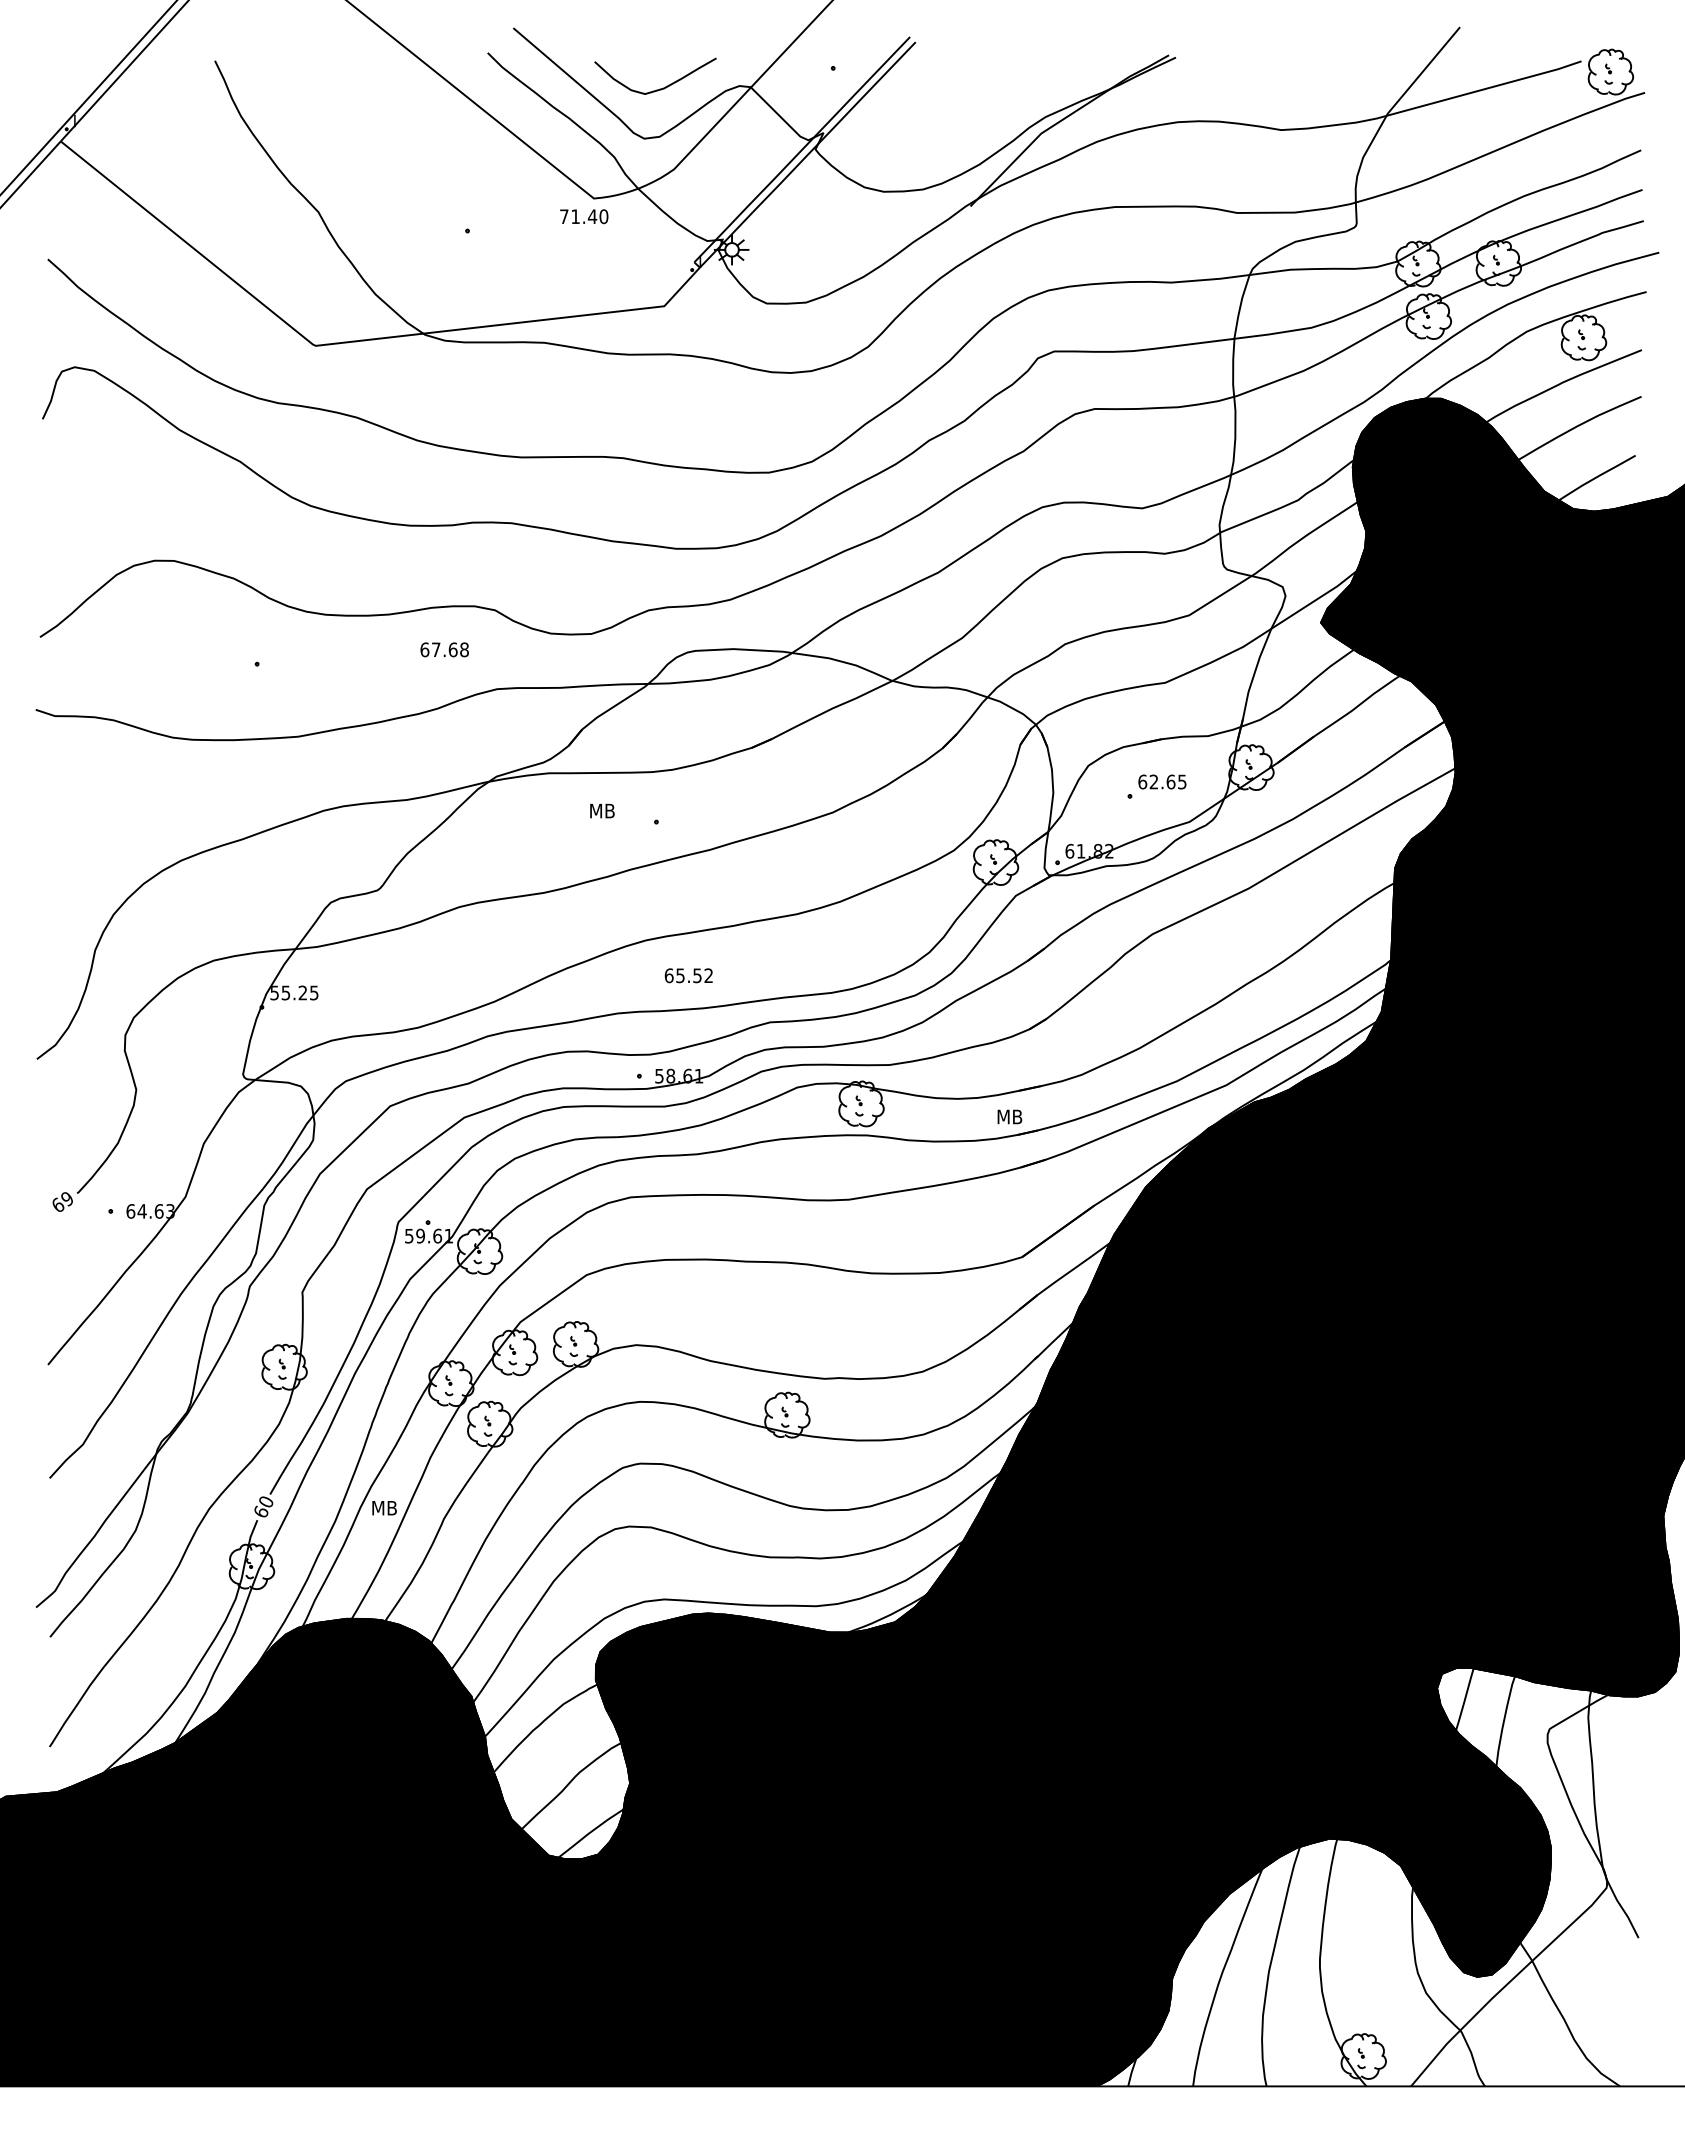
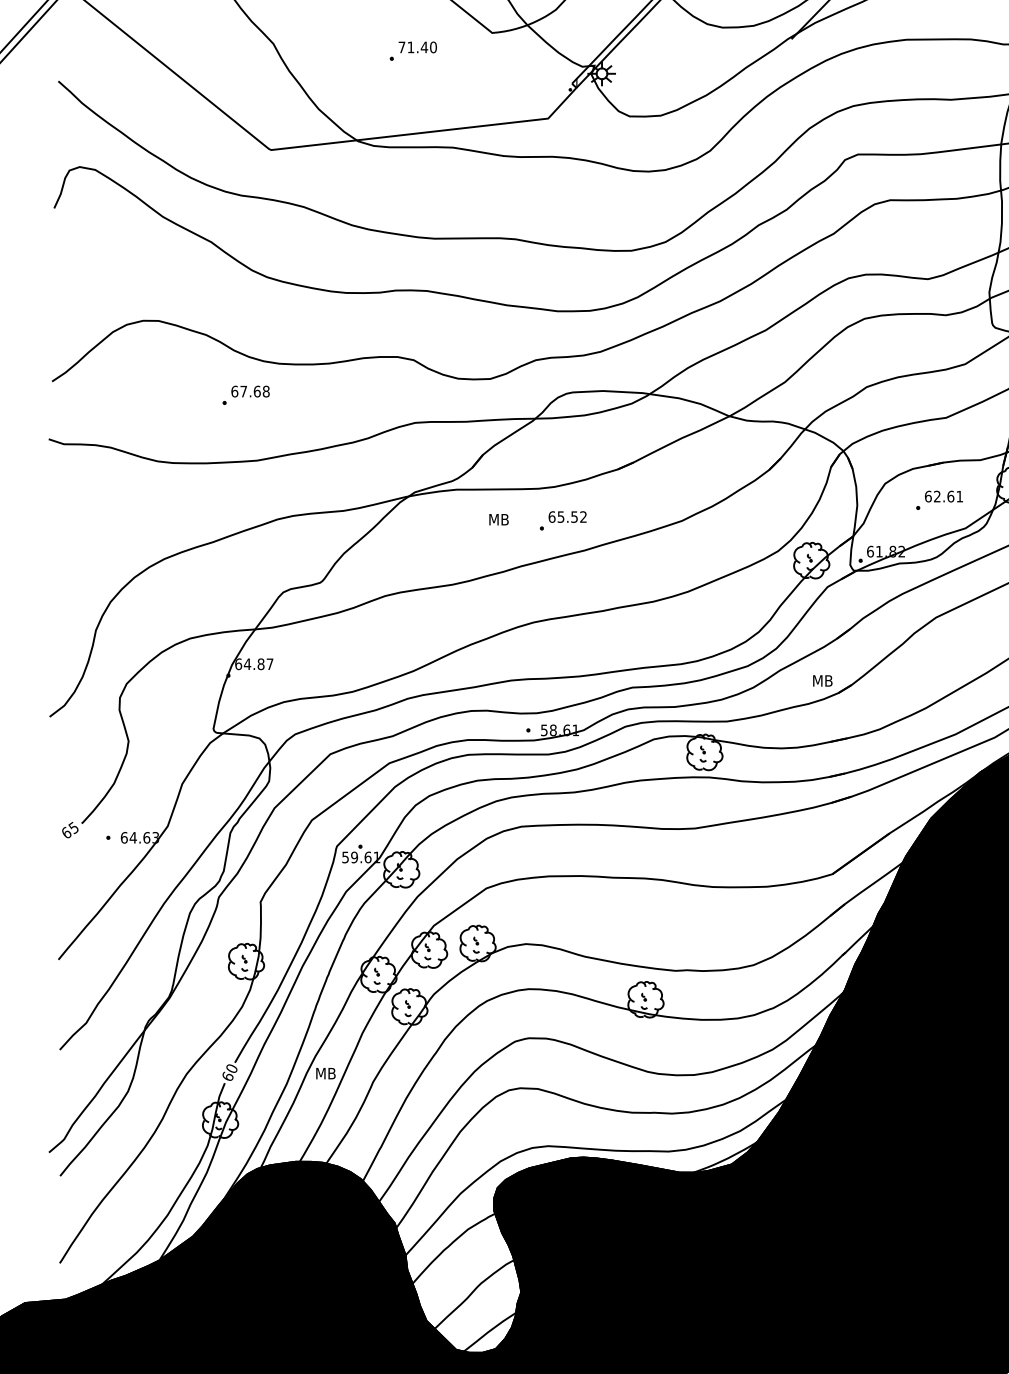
text: (584, 216) -> (418, 47), moved
text: (444, 649) -> (250, 391), moved
text: (1182, 781) -> (959, 496), 62.65 -> 62.61
text: (688, 975) -> (567, 516), moved
text: (294, 992) -> (254, 663), 55.25 -> 64.87
text: (1009, 1116) -> (822, 680), moved
text: (66, 1198) -> (73, 827), 69 -> 65

